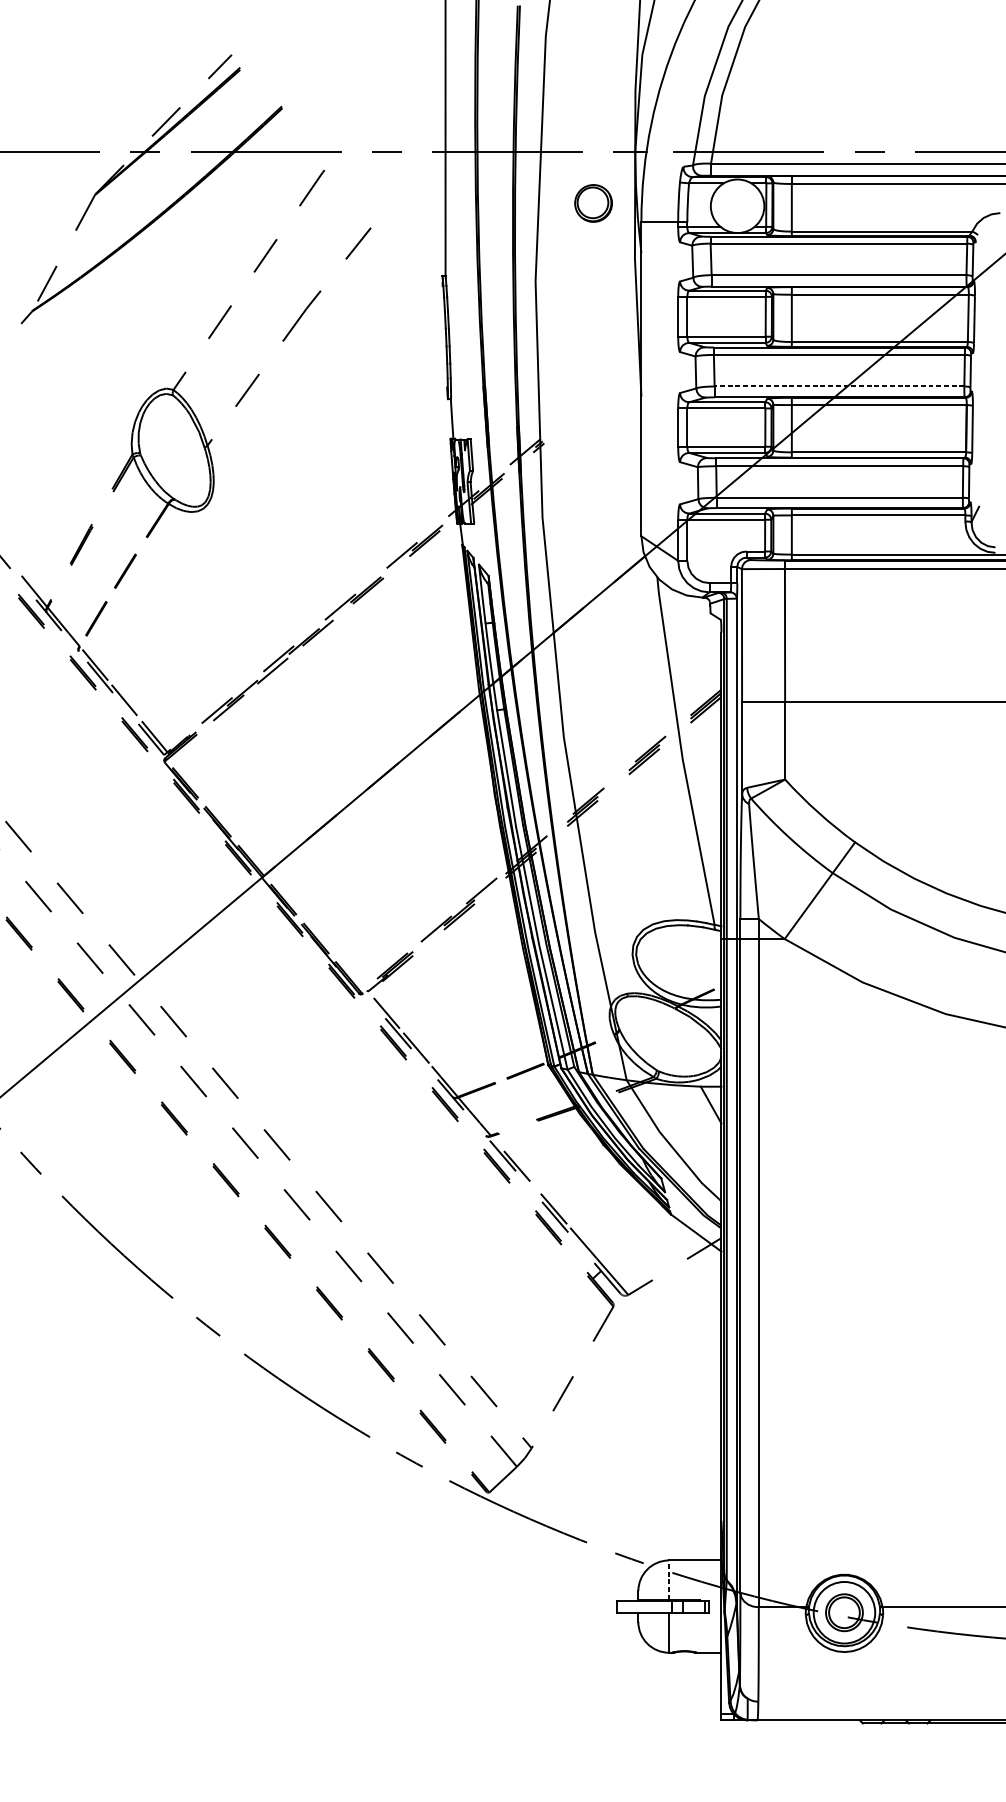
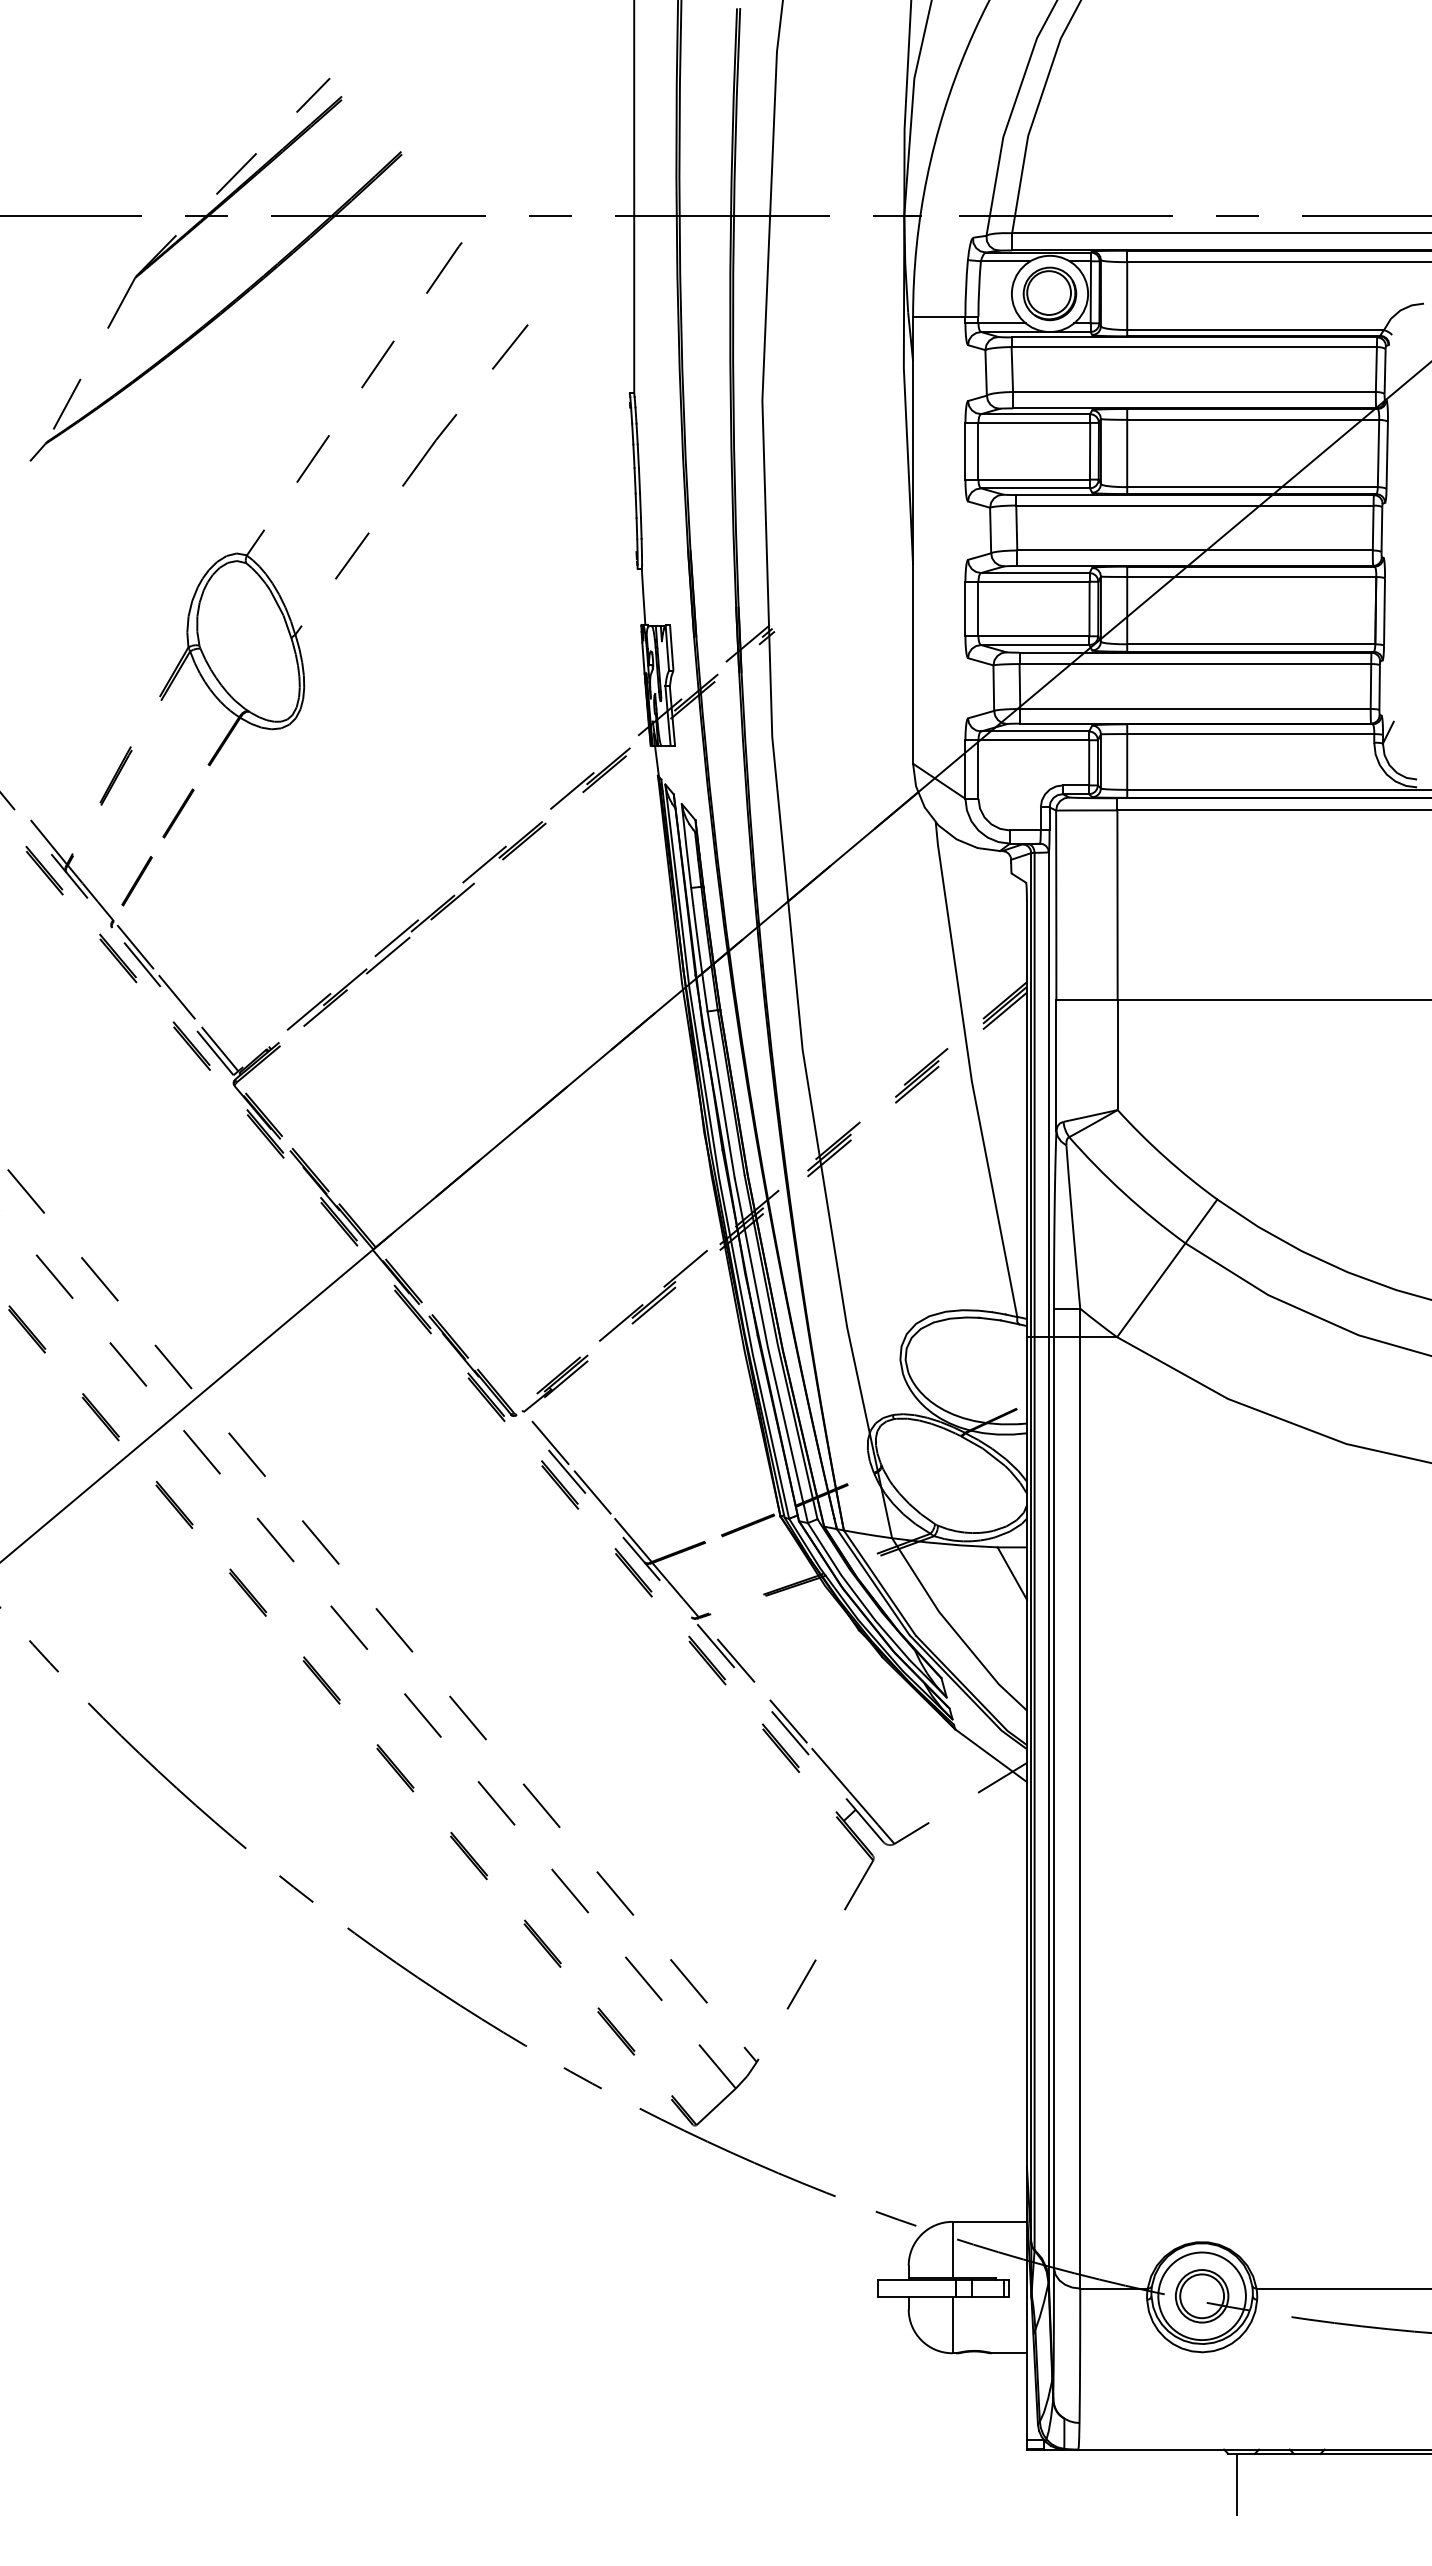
part: (593, 203) -> (1049, 293), moved
line: (839, 386) -> (1195, 550), dashed -> solid
line: (669, 1579) -> (952, 2249), dashed -> solid
line: (869, 1744) -> (1237, 2484), added

